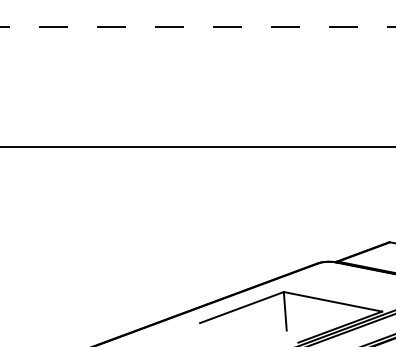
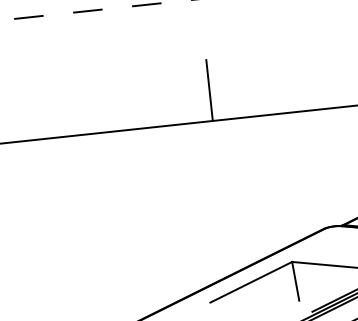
line: (221, 116) -> (209, 90), added

